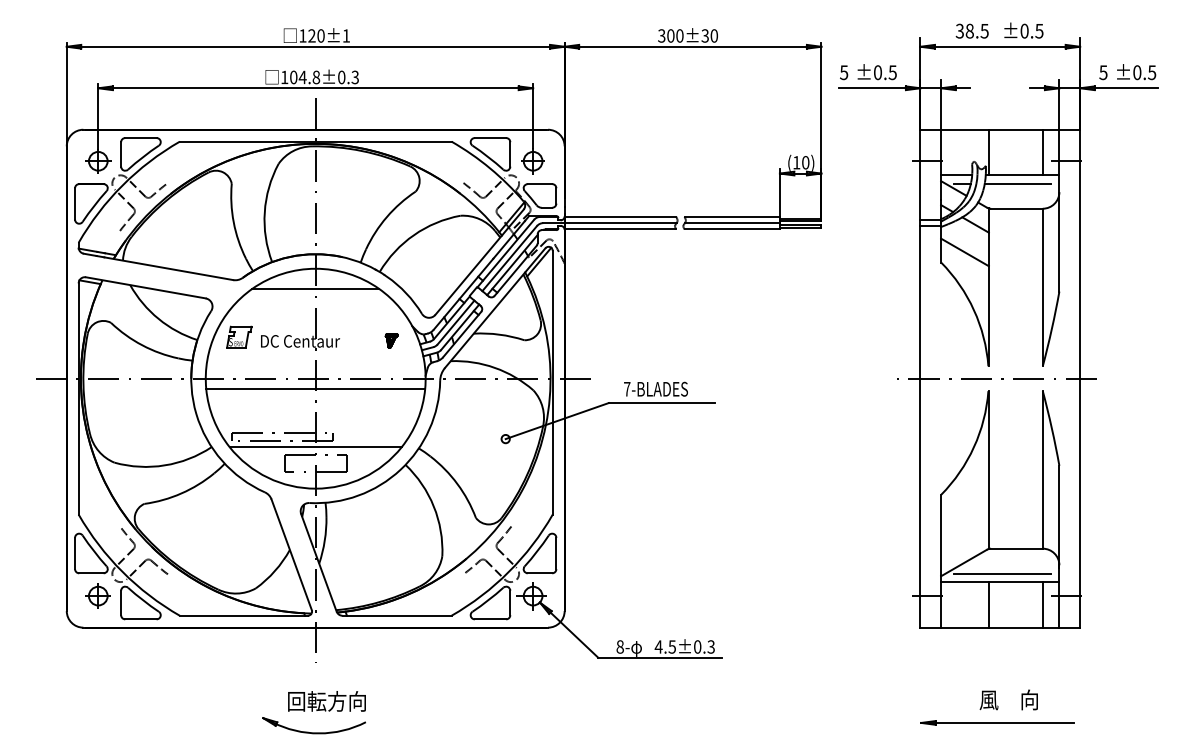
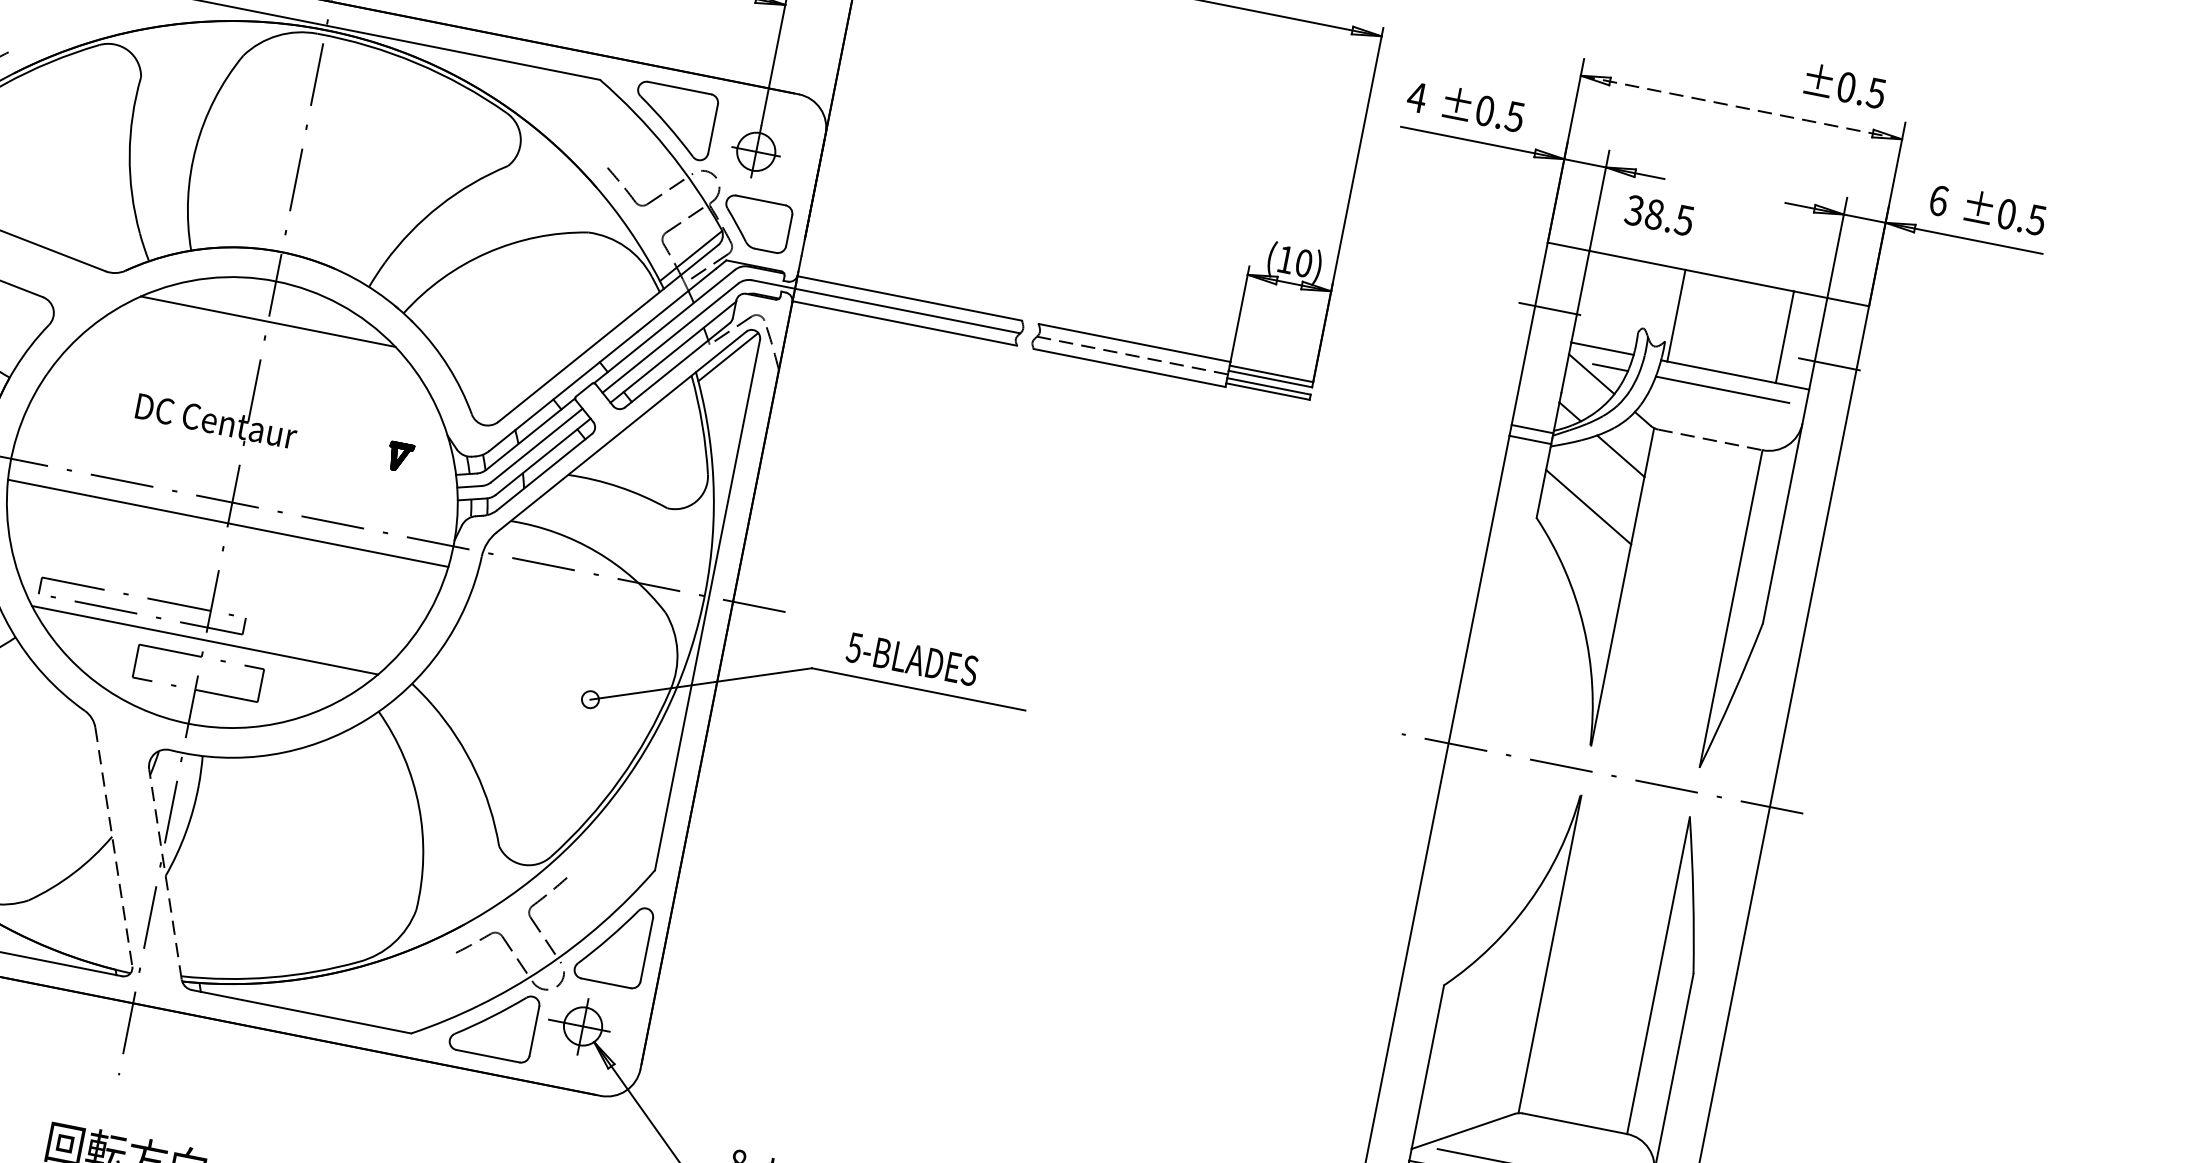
text: (971, 30) -> (1658, 213), moved
text: (1023, 30) -> (1844, 85), moved
line: (1000, 46) -> (1742, 107), solid -> dashed
text: (843, 72) -> (1415, 96), 5 -> 4
text: (1103, 72) -> (1938, 200), 5 -> 6
line: (1016, 208) -> (1709, 439), solid -> dashed
line: (731, 223) -> (1130, 355), solid -> dashed
part: (239, 336) -> (95, 387), removed
text: (626, 389) -> (853, 648), 7-BLADES -> 5-BLADES
line: (291, 554) -> (113, 846), solid -> dashed
line: (318, 562) -> (164, 873), solid -> dashed

